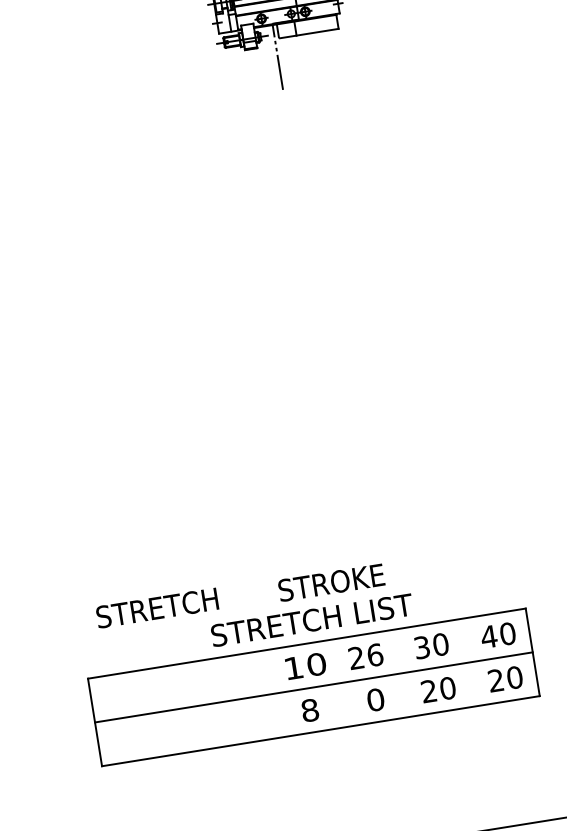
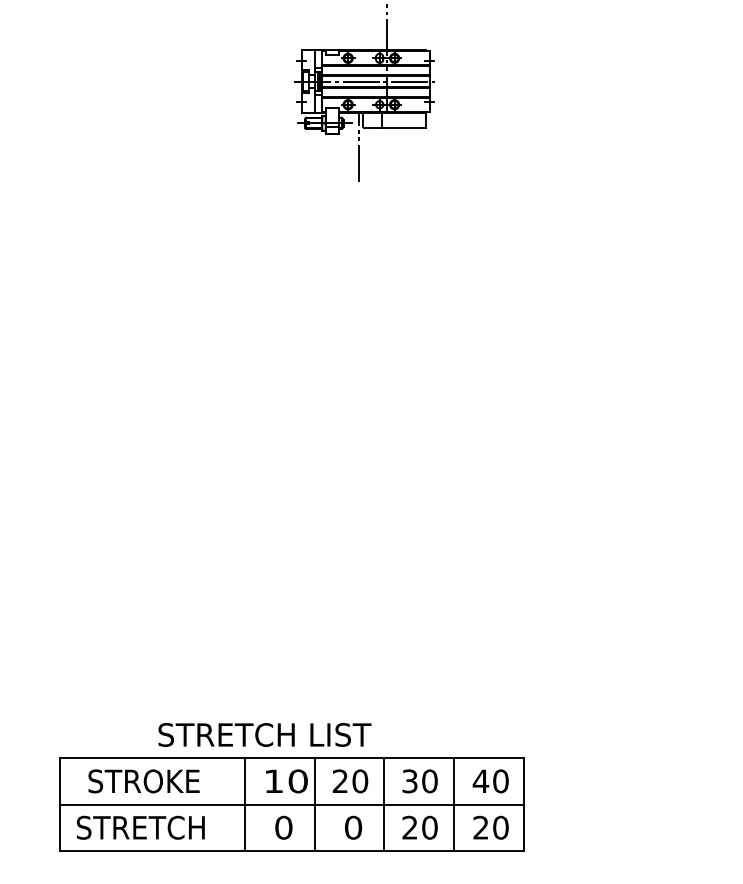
text: (330, 582) -> (143, 781), moved
text: (156, 607) -> (140, 827), moved
text: (311, 619) -> (264, 734), moved
text: (375, 655) -> (360, 781), 26 -> 20
line: (466, 662) -> (453, 804), added
line: (401, 673) -> (384, 804), added
line: (335, 683) -> (314, 804), added
line: (270, 694) -> (245, 804), added
text: (309, 710) -> (283, 827), 8 -> 0

